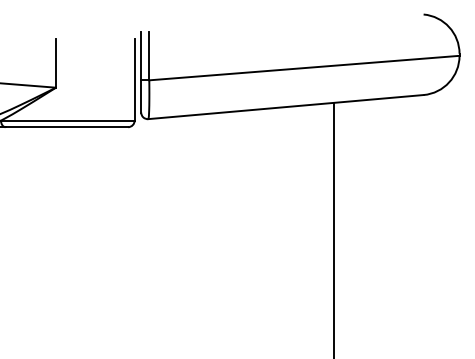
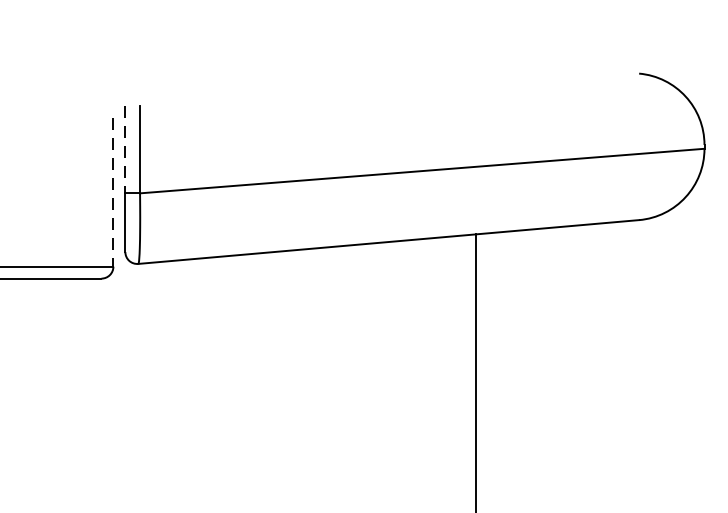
line: (141, 56) -> (125, 149), solid -> dashed
line: (134, 79) -> (113, 191), solid -> dashed

